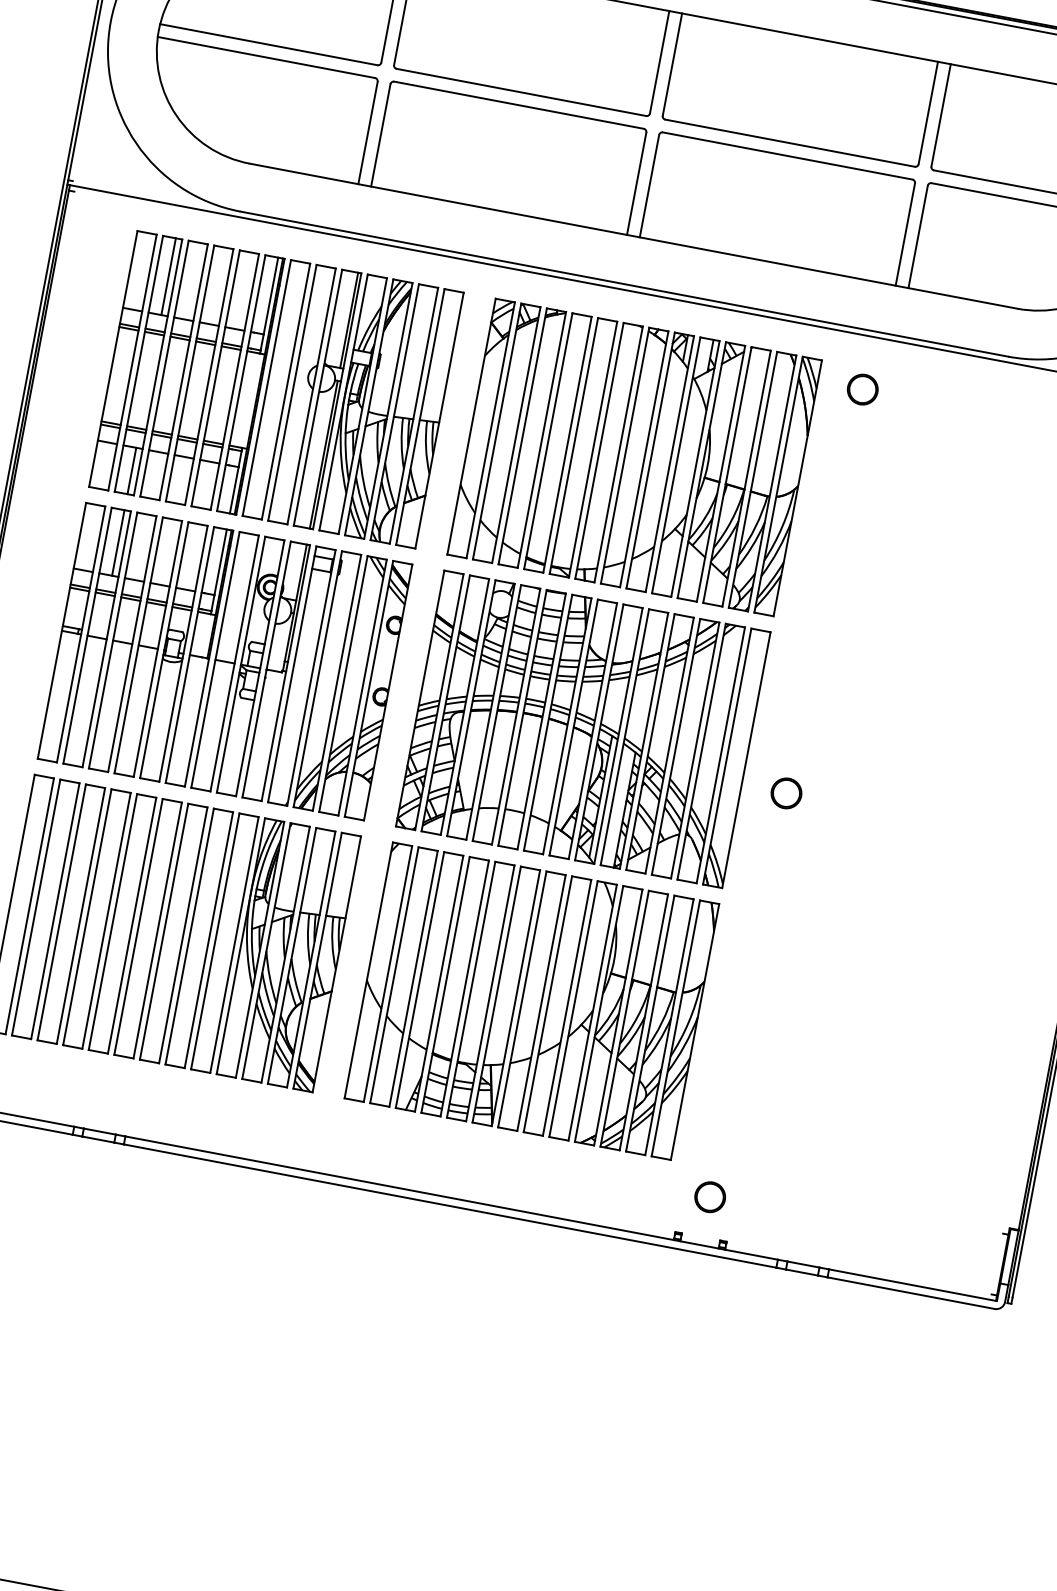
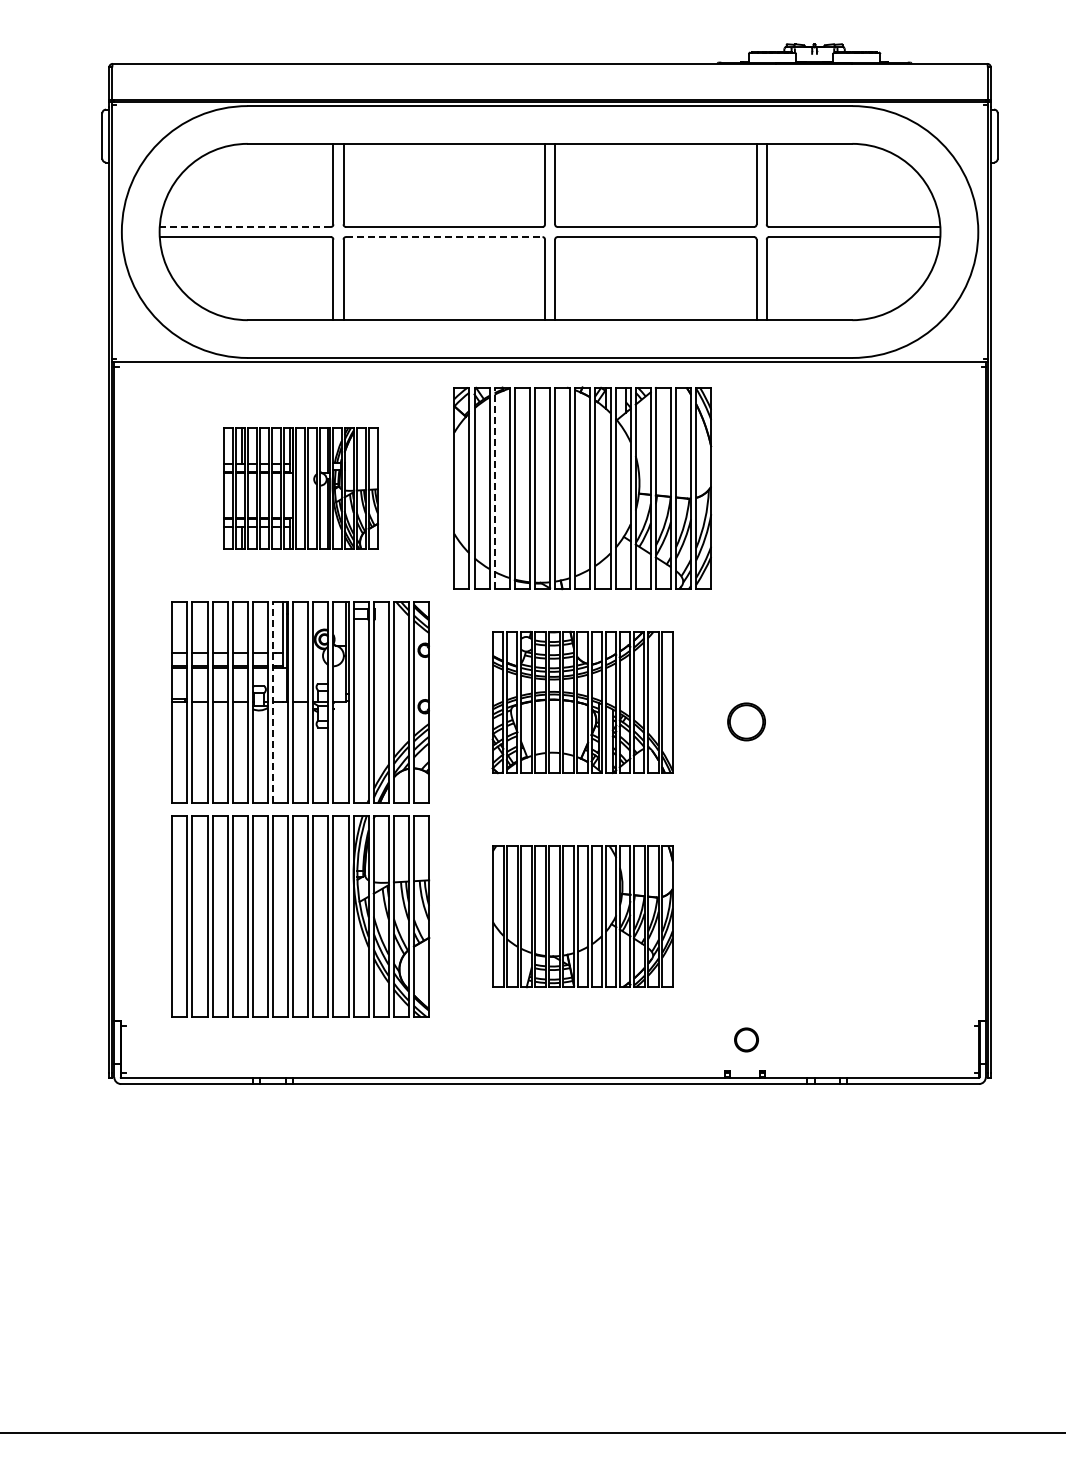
line: (269, 44) -> (245, 226), solid -> dashed
line: (519, 105) -> (444, 237), solid -> dashed
part: (276, 389) -> (300, 488), size x0.6
circle: (862, 389) -> (746, 403), removed
line: (522, 436) -> (494, 488), solid -> dashed
line: (118, 542) -> (202, 627), removed
line: (189, 654) -> (272, 702), solid -> dashed
part: (582, 729) -> (582, 702), size x0.7
circle: (786, 792) -> (746, 721), size x1.6
part: (531, 1001) -> (582, 916), size x0.7

